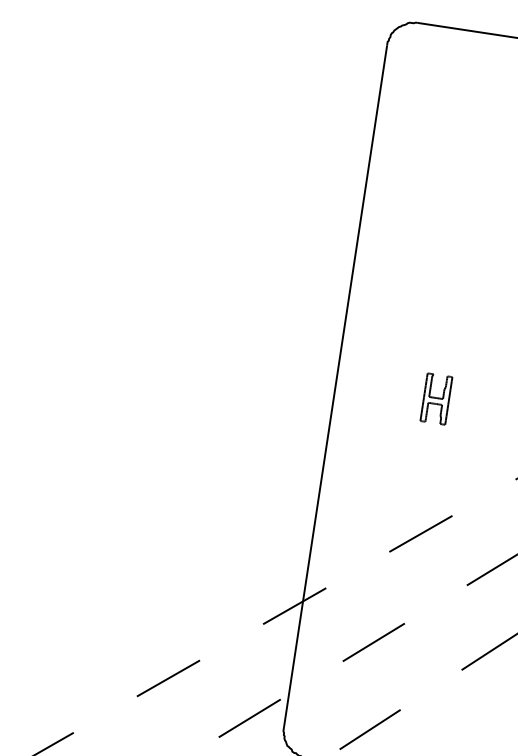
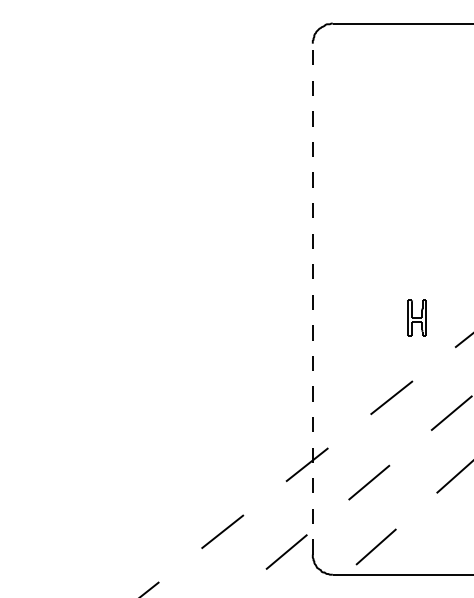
line: (335, 385) -> (312, 298), solid -> dashed
part: (435, 397) -> (416, 317), moved

